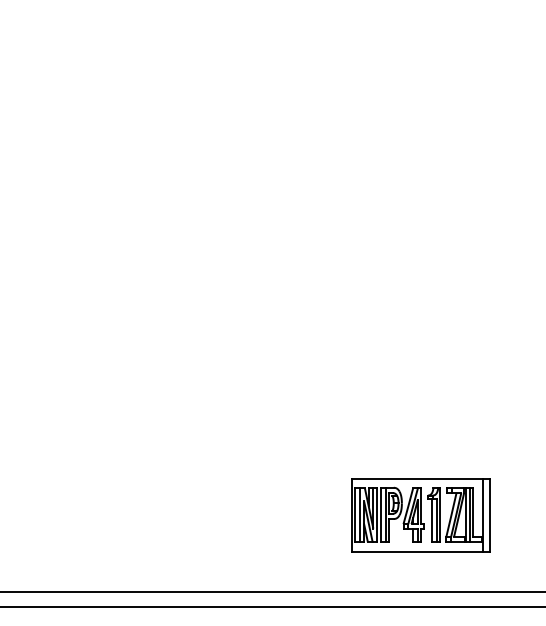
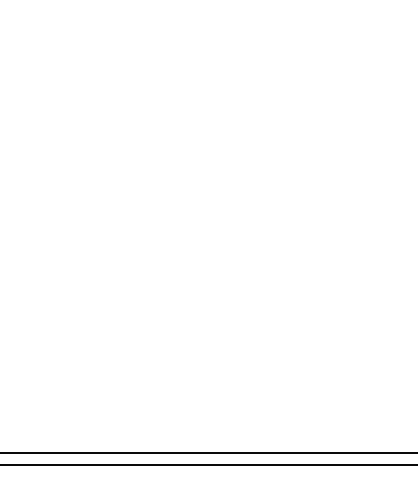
part: (420, 515) -> (321, 394), removed

